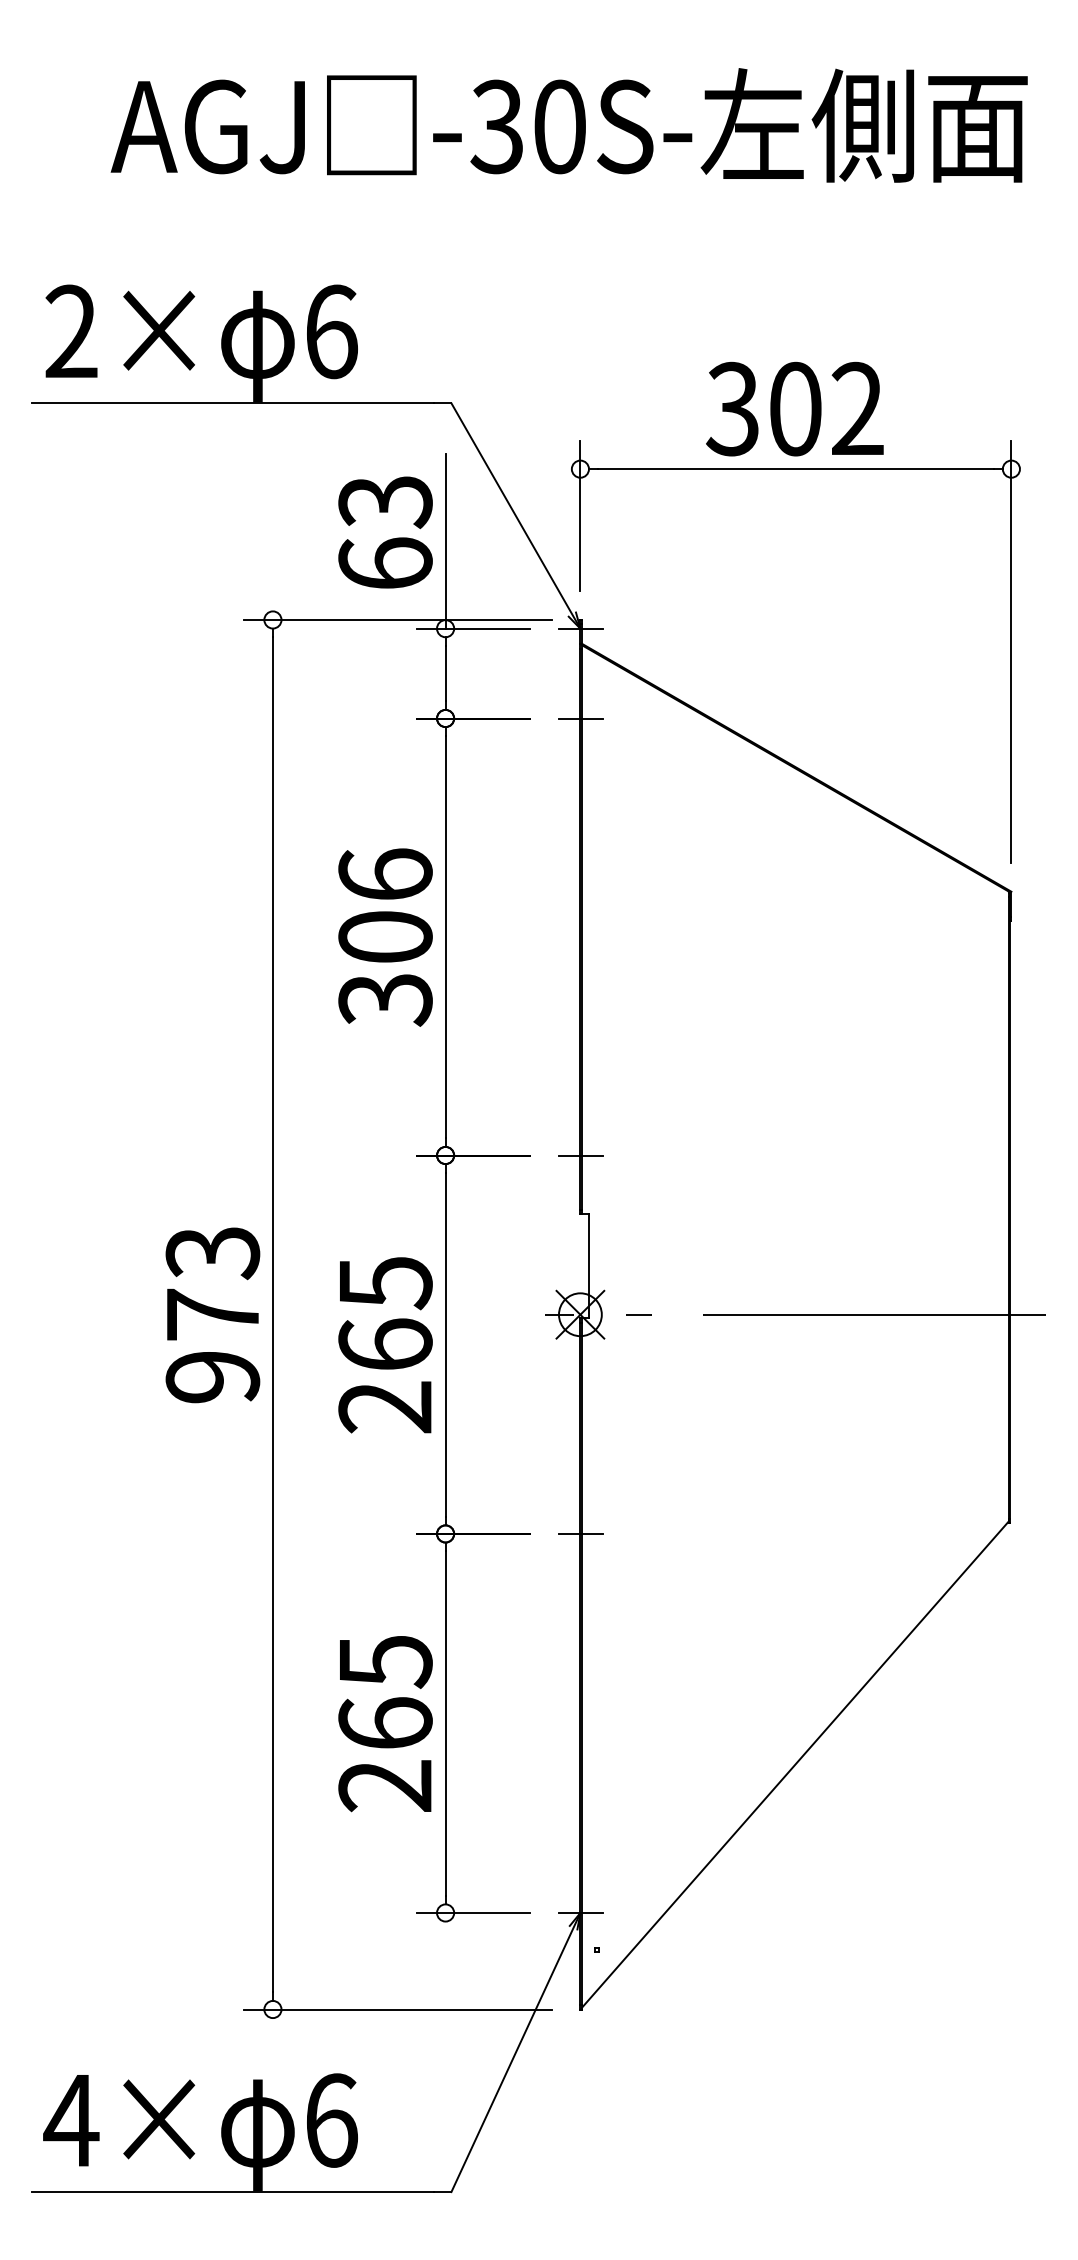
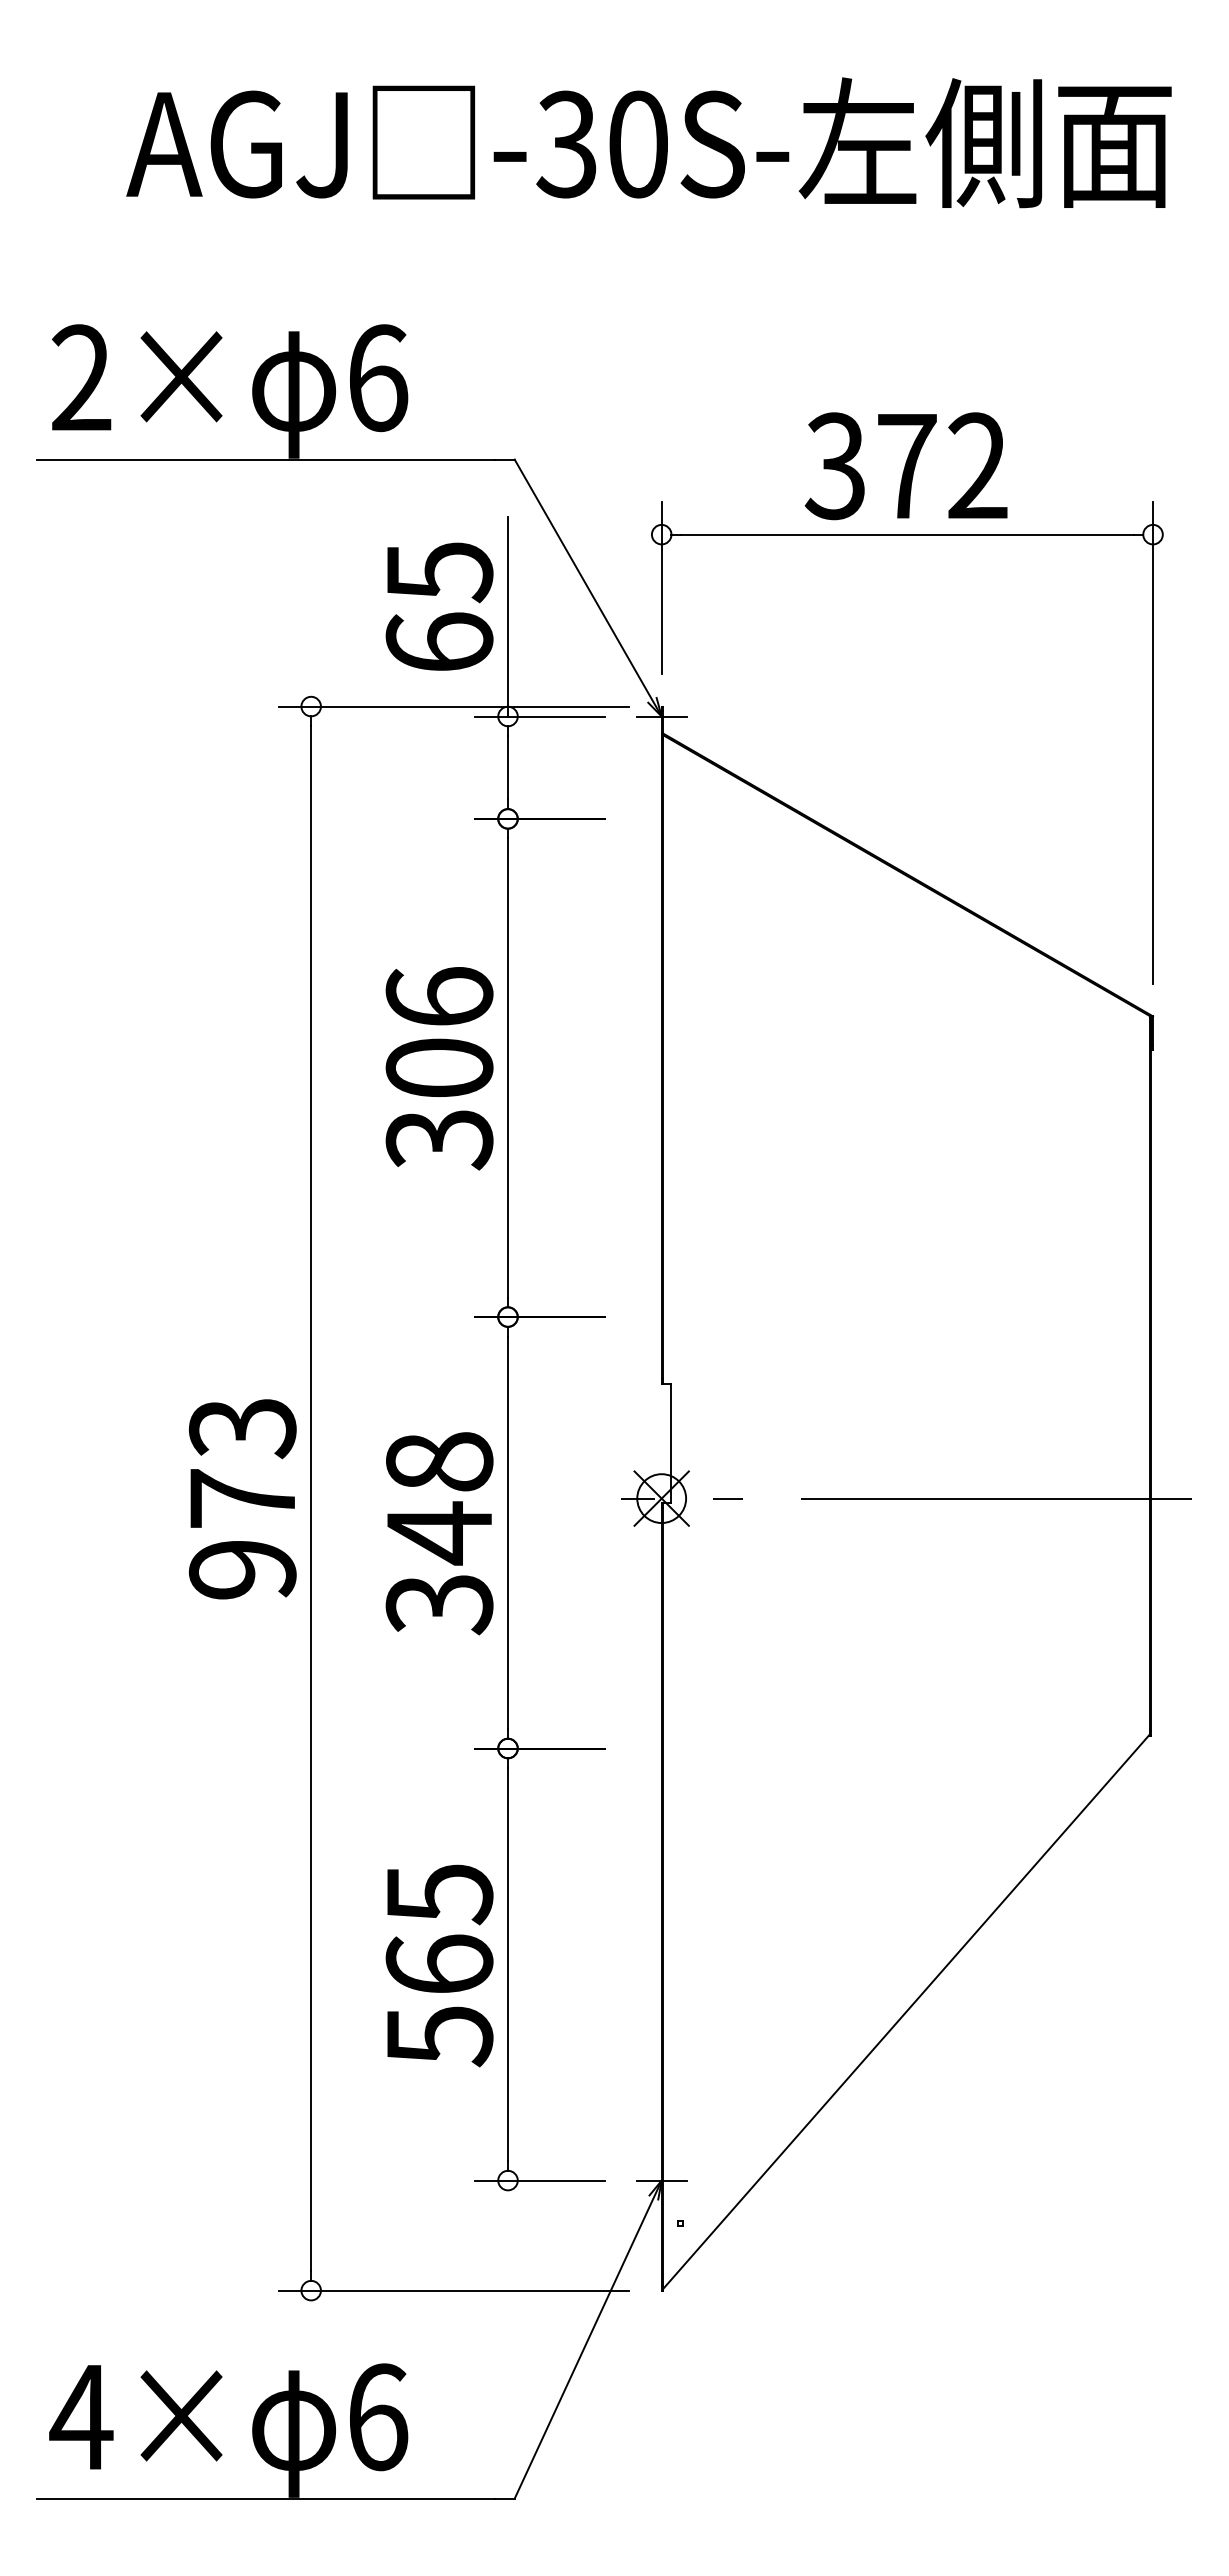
text: (796, 409) -> (907, 466), 302 -> 372
text: (385, 502) -> (439, 572), 63 -> 65
line: (581, 718) -> (662, 818), removed
line: (581, 1155) -> (662, 1317), removed
text: (385, 1345) -> (439, 1533), 265 -> 348
line: (581, 1533) -> (662, 1748), removed
text: (385, 1786) -> (439, 2036), 265 -> 565

